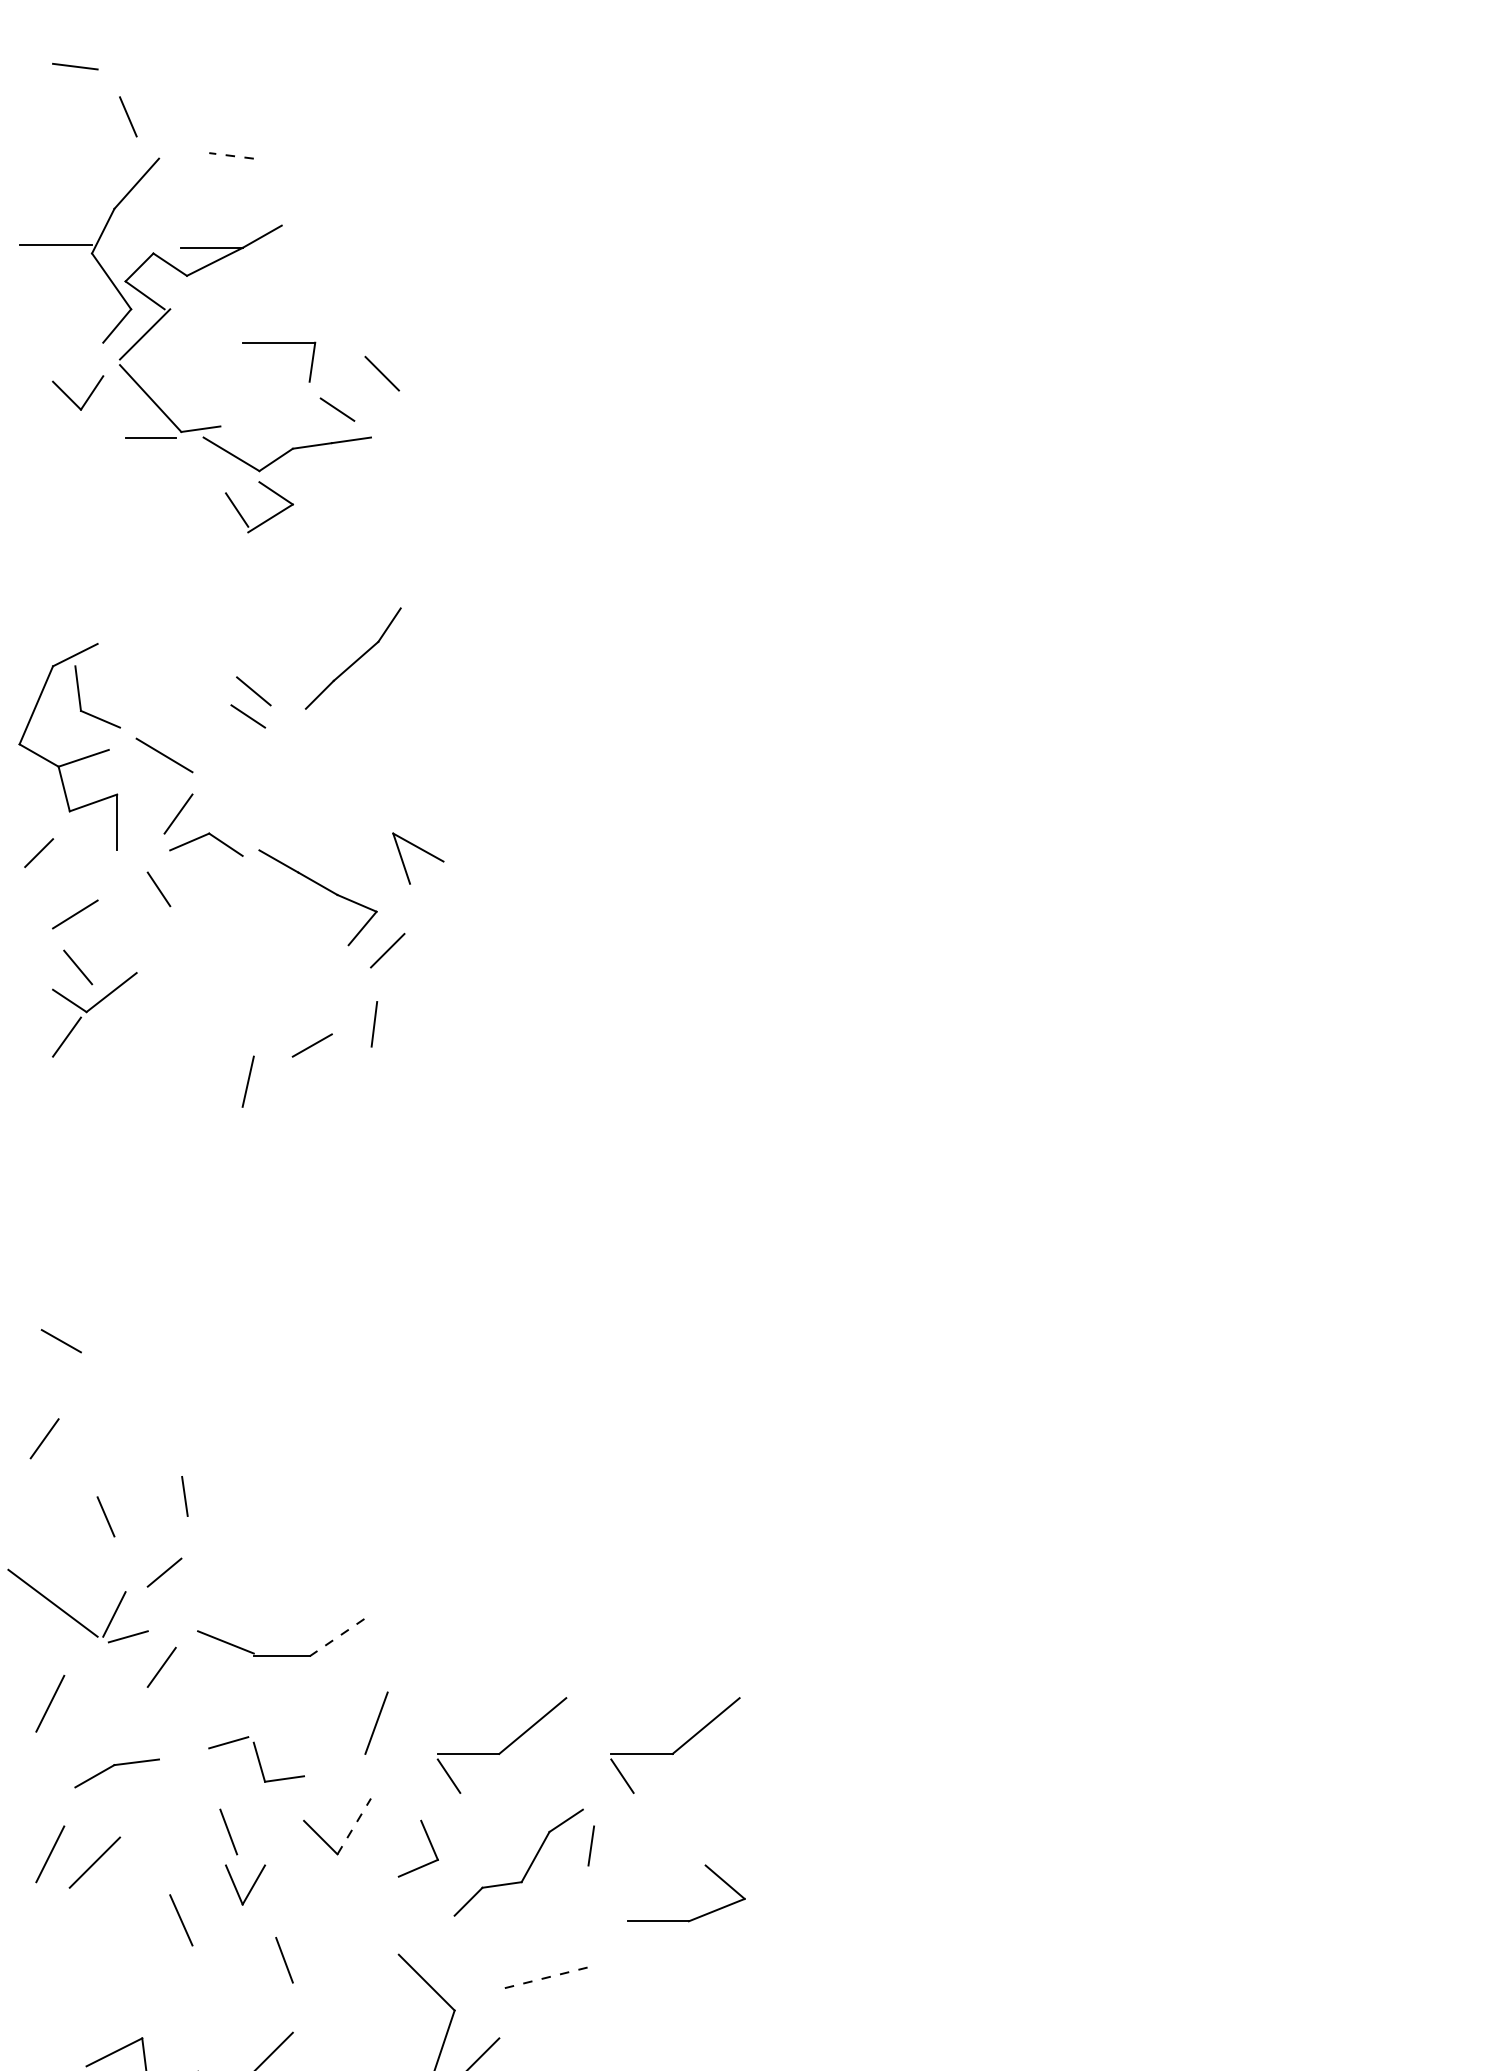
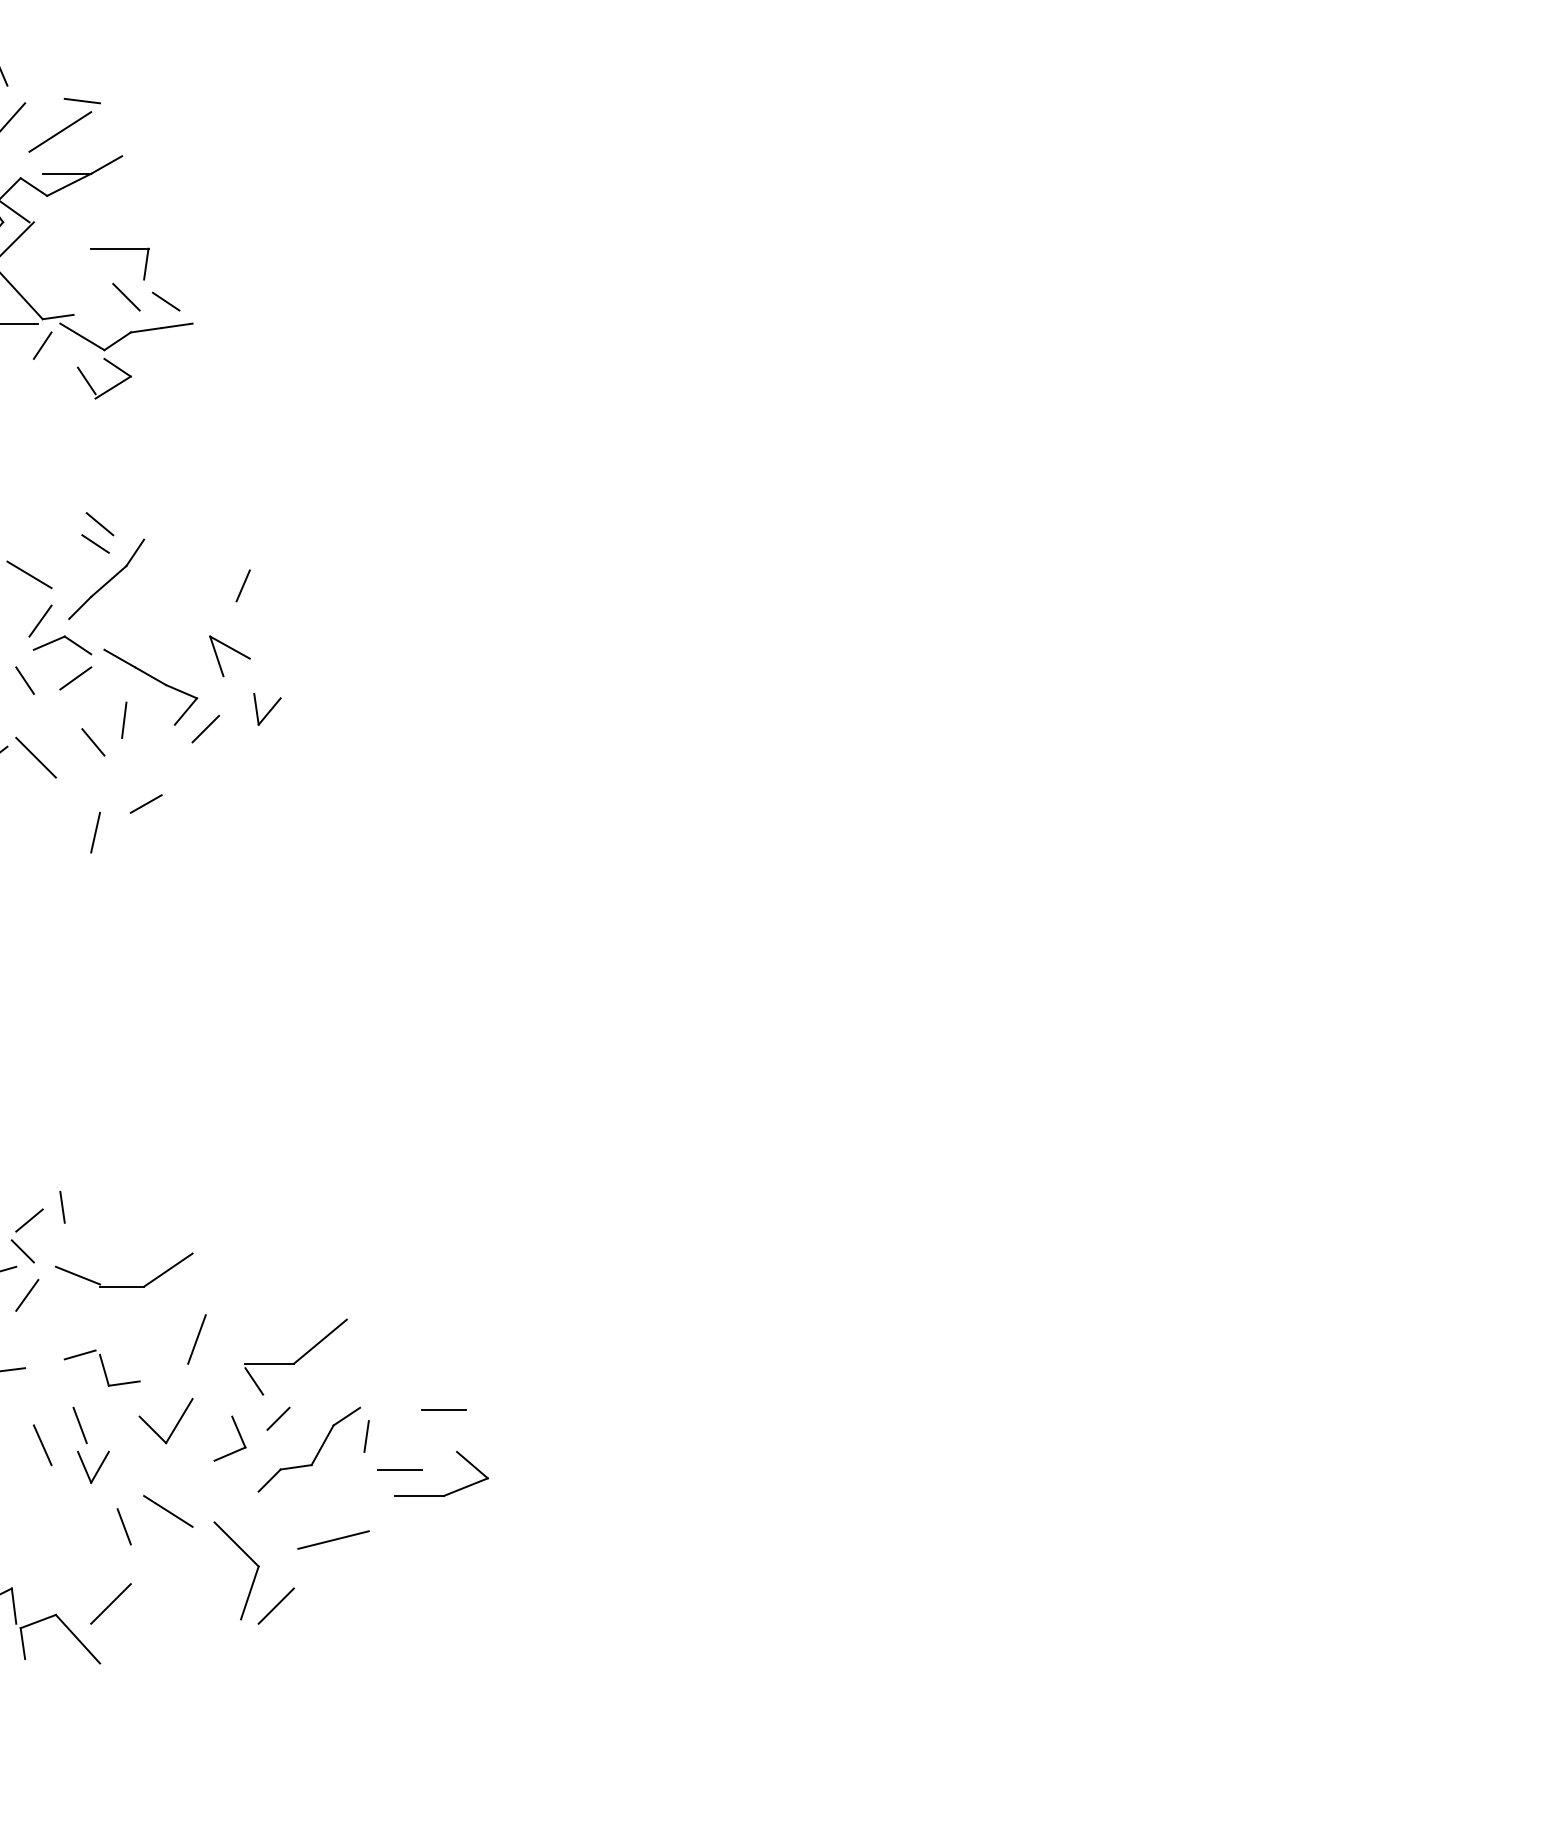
line: (231, 156) -> (82, 101), dashed -> solid
line: (203, 194) -> (60, 131), added
line: (382, 372) -> (126, 296), moved
line: (181, 465) -> (42, 345), added
part: (353, 657) -> (106, 578), moved
line: (434, 768) -> (242, 585), added
line: (222, 886) -> (75, 678), added
part: (465, 925) -> (267, 709), added
line: (245, 967) -> (93, 742), added
line: (172, 986) -> (35, 757), added
line: (374, 1023) -> (124, 719), moved
line: (184, 1496) -> (62, 1207), moved
line: (155, 1611) -> (22, 1251), added
line: (340, 1634) -> (168, 1269), dashed -> solid
part: (674, 1744) -> (432, 1356), removed
line: (688, 1813) -> (443, 1410), added
line: (479, 1823) -> (278, 1418), added
line: (354, 1826) -> (179, 1421), dashed -> solid
line: (632, 1887) -> (399, 1469), added
line: (181, 1920) -> (42, 1445), moved
line: (340, 1940) -> (168, 1511), added
line: (550, 1976) -> (334, 1539), dashed -> solid

